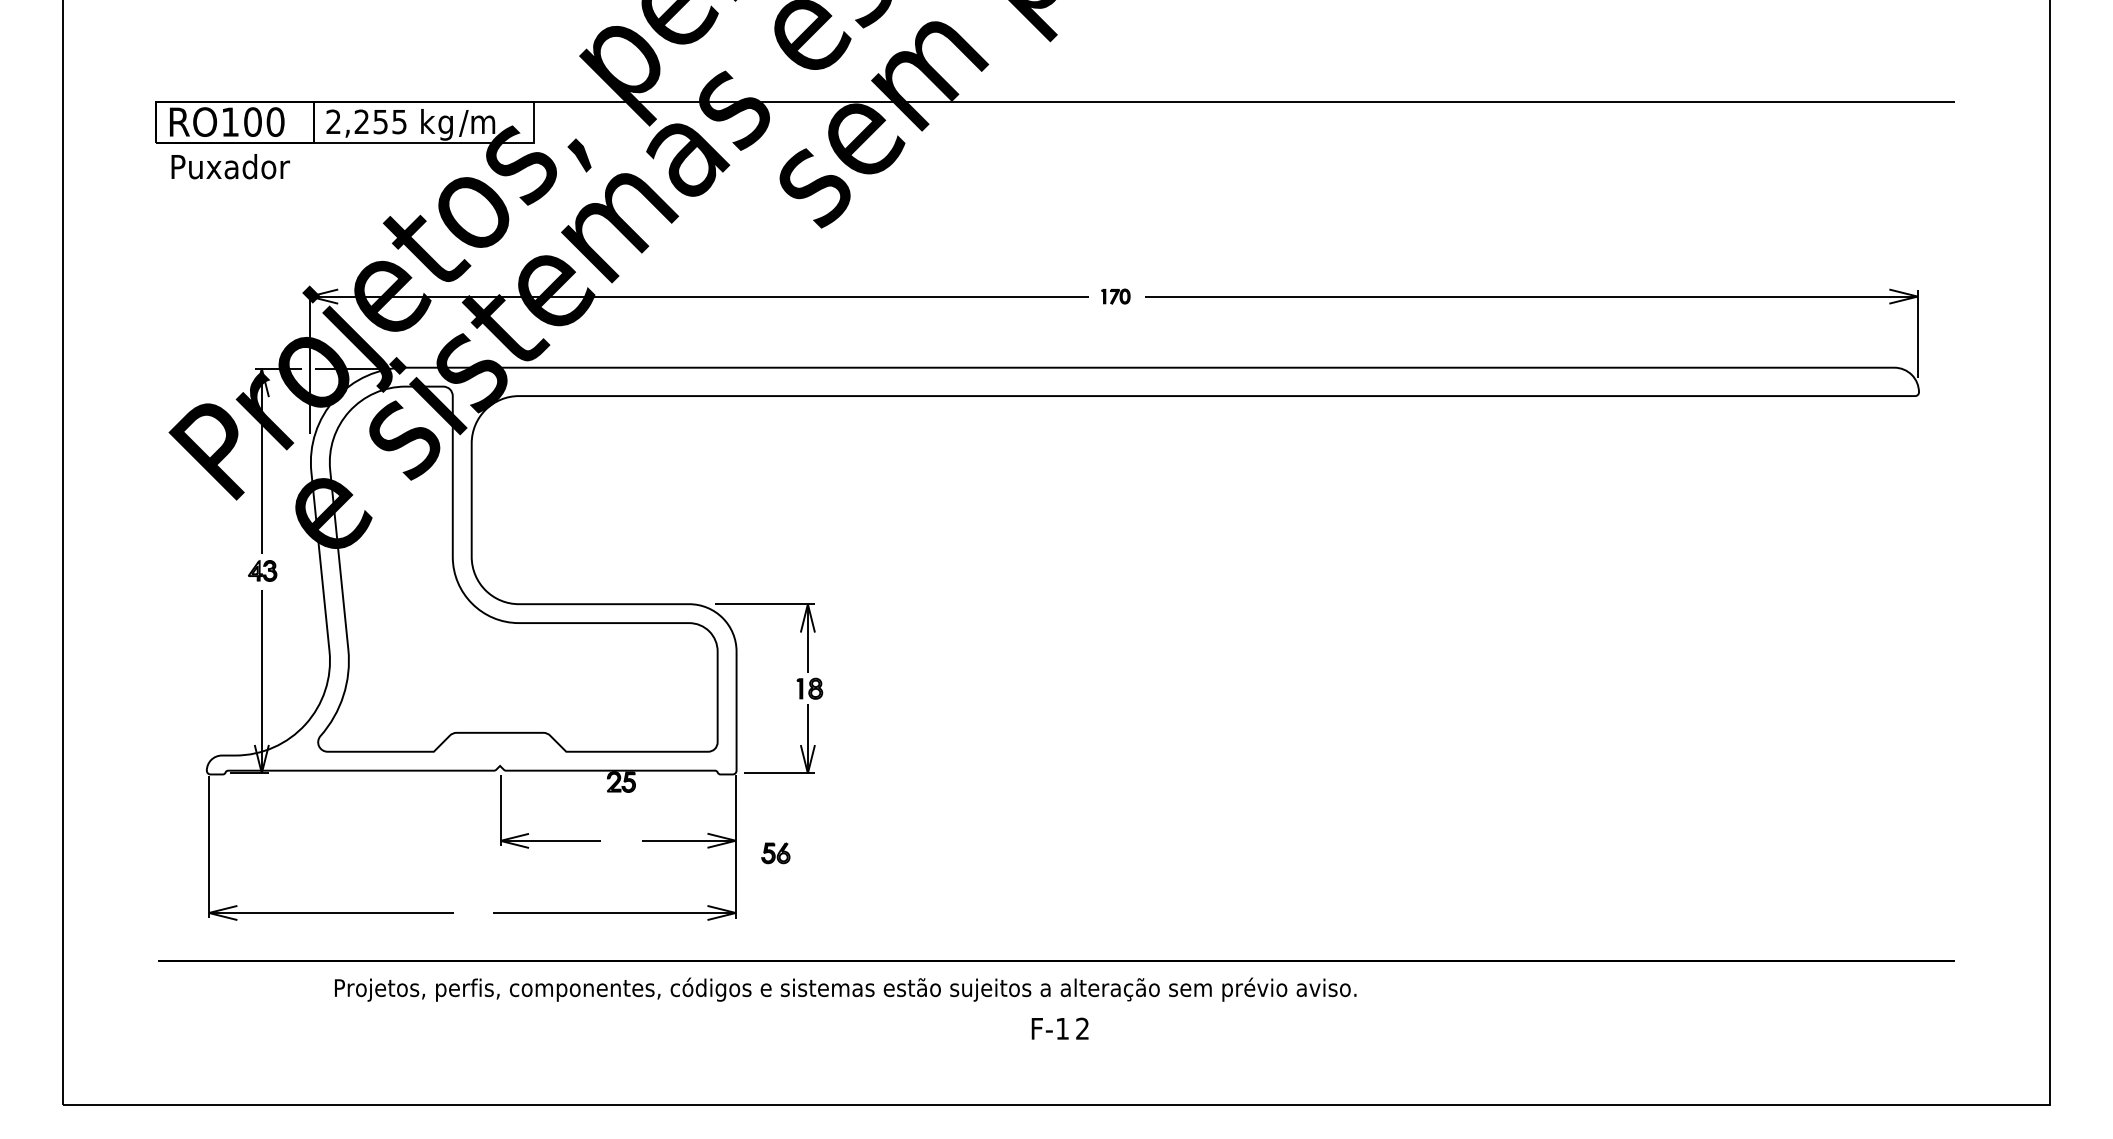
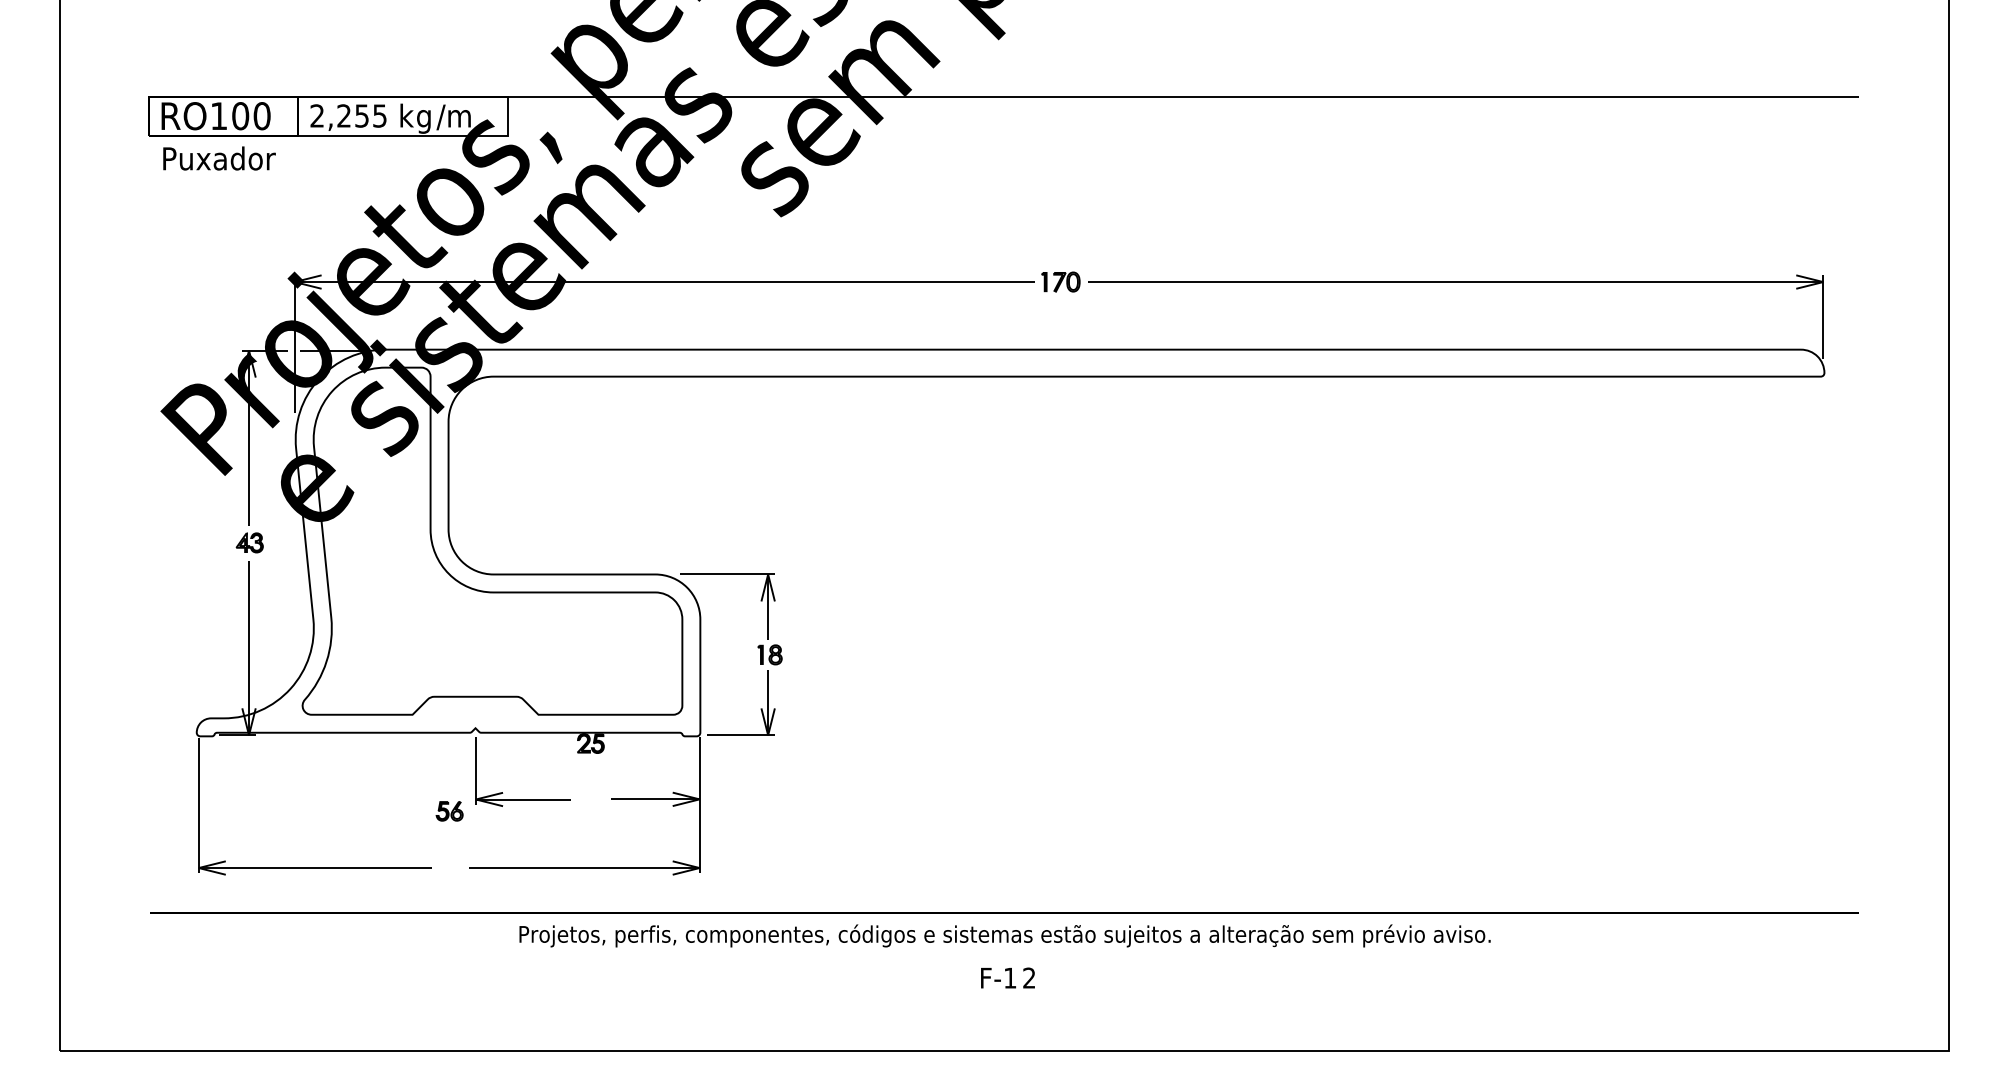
part: (1115, 296) -> (1060, 281), size x1.43
part: (775, 853) -> (449, 811), moved
text: (845, 989) -> (1004, 935), moved

